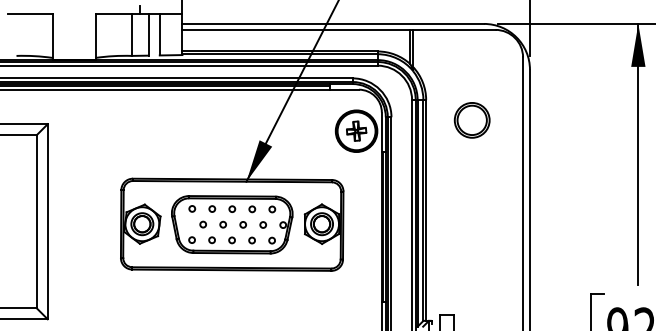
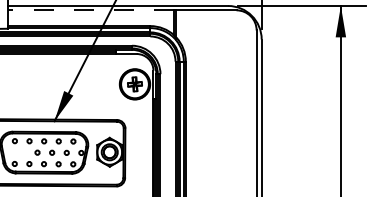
line: (295, 29) -> (90, 10), solid -> dashed
part: (471, 120) -> (218, 76), removed
circle: (202, 224) -> (22, 152), removed

